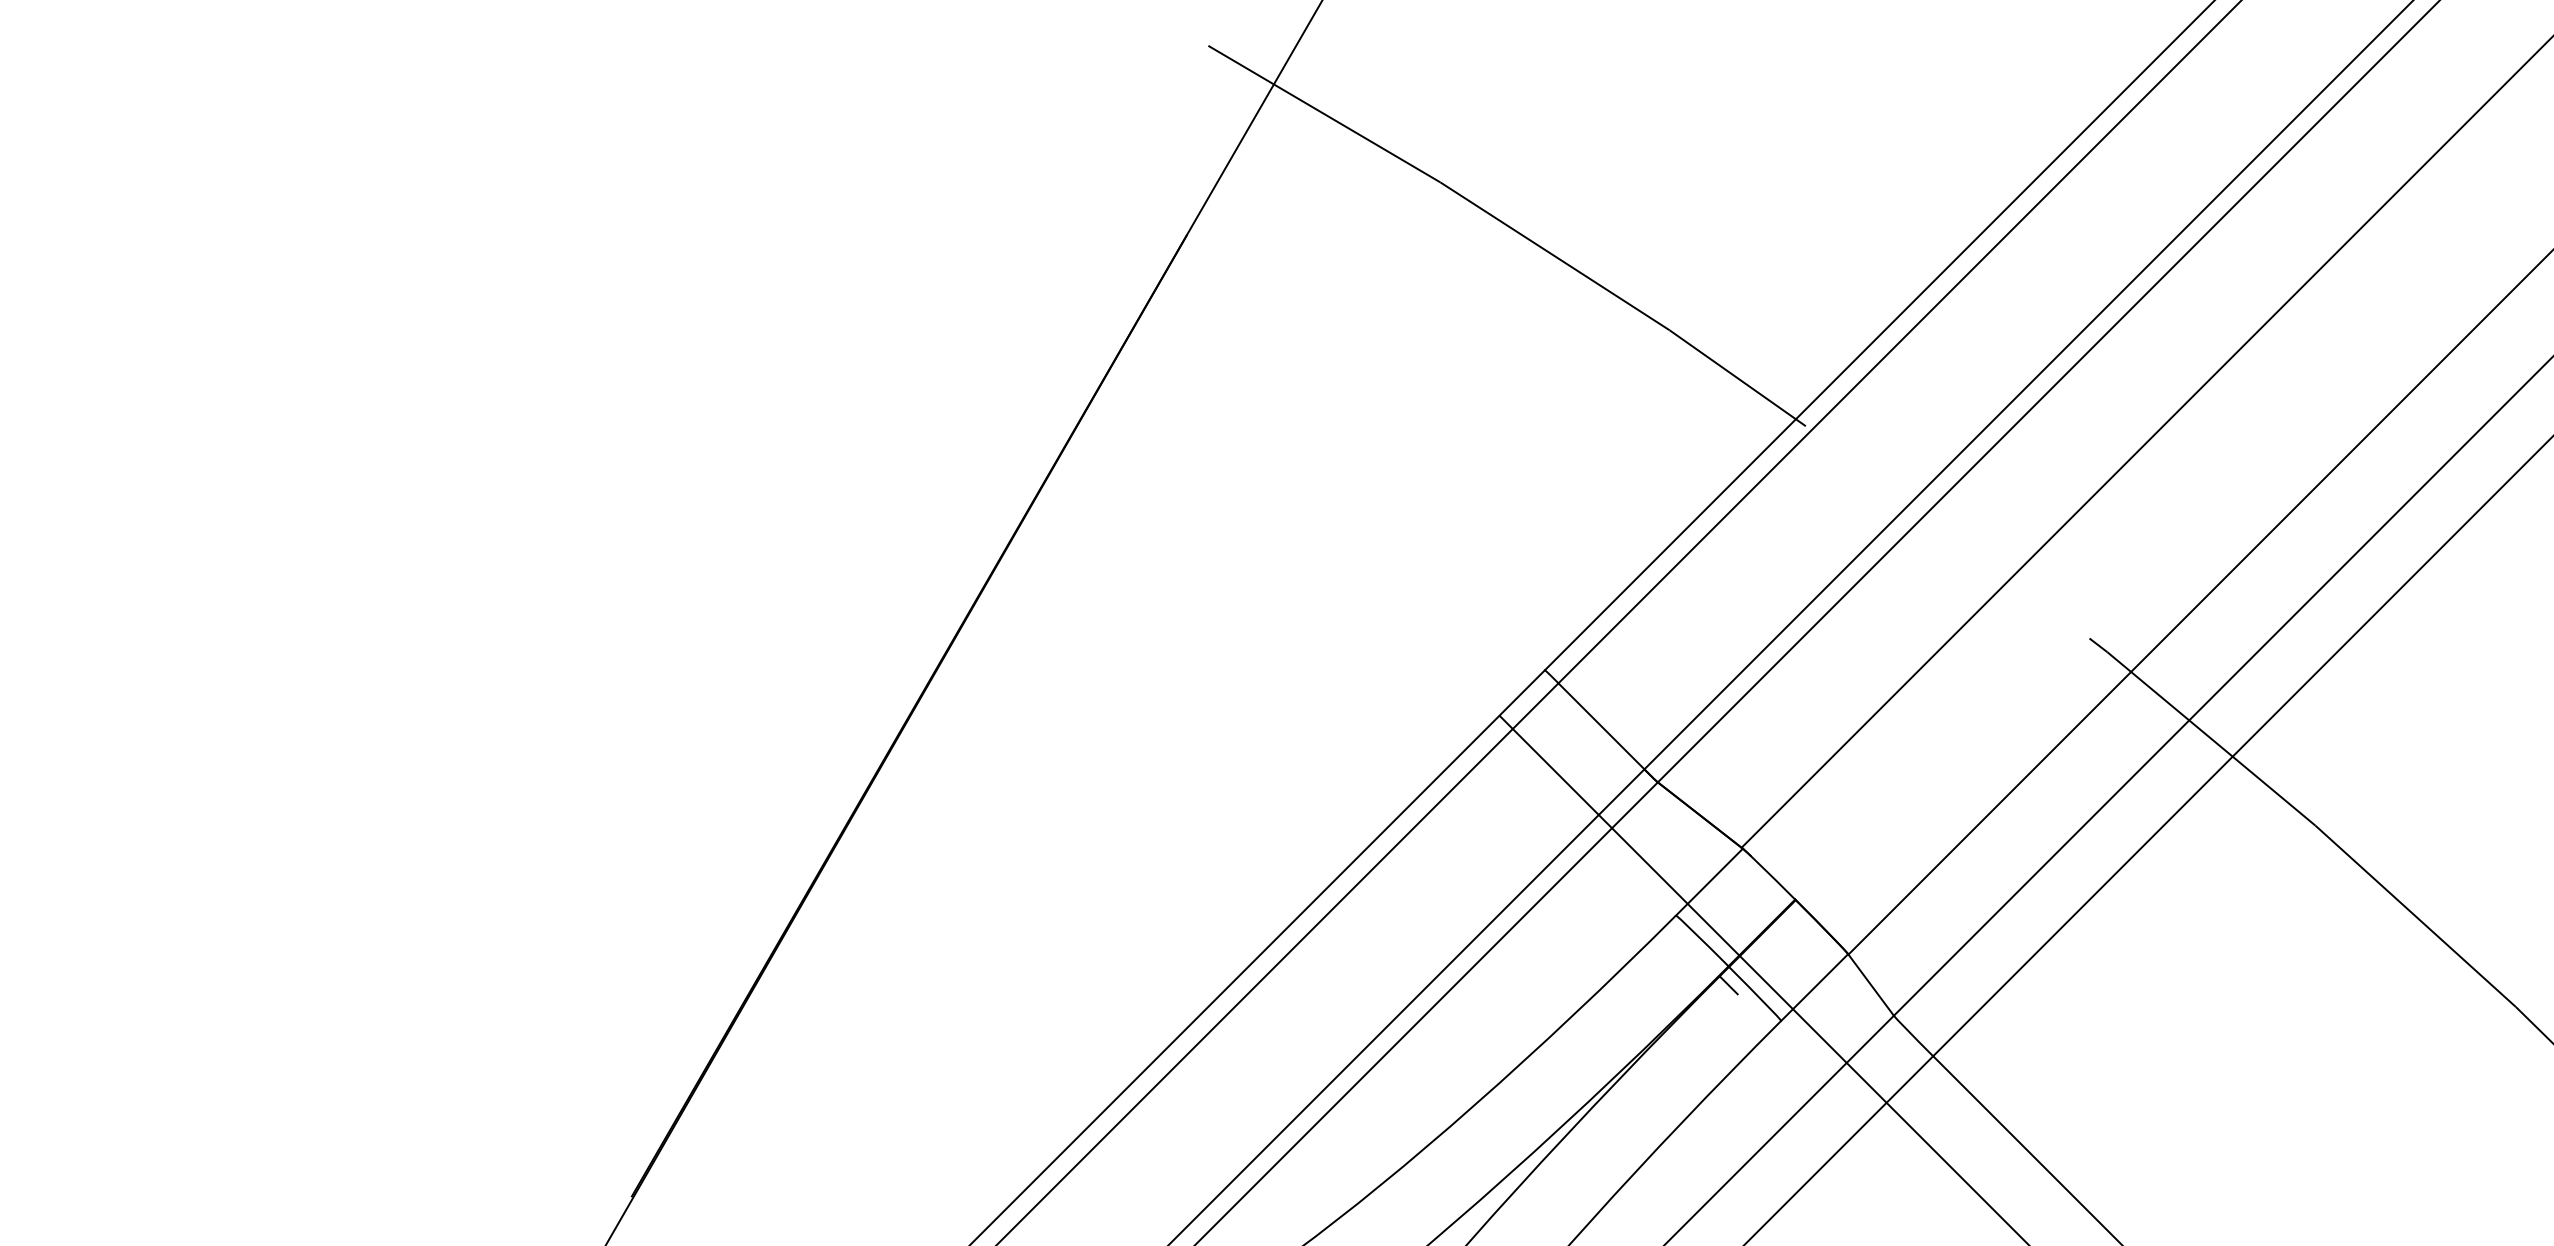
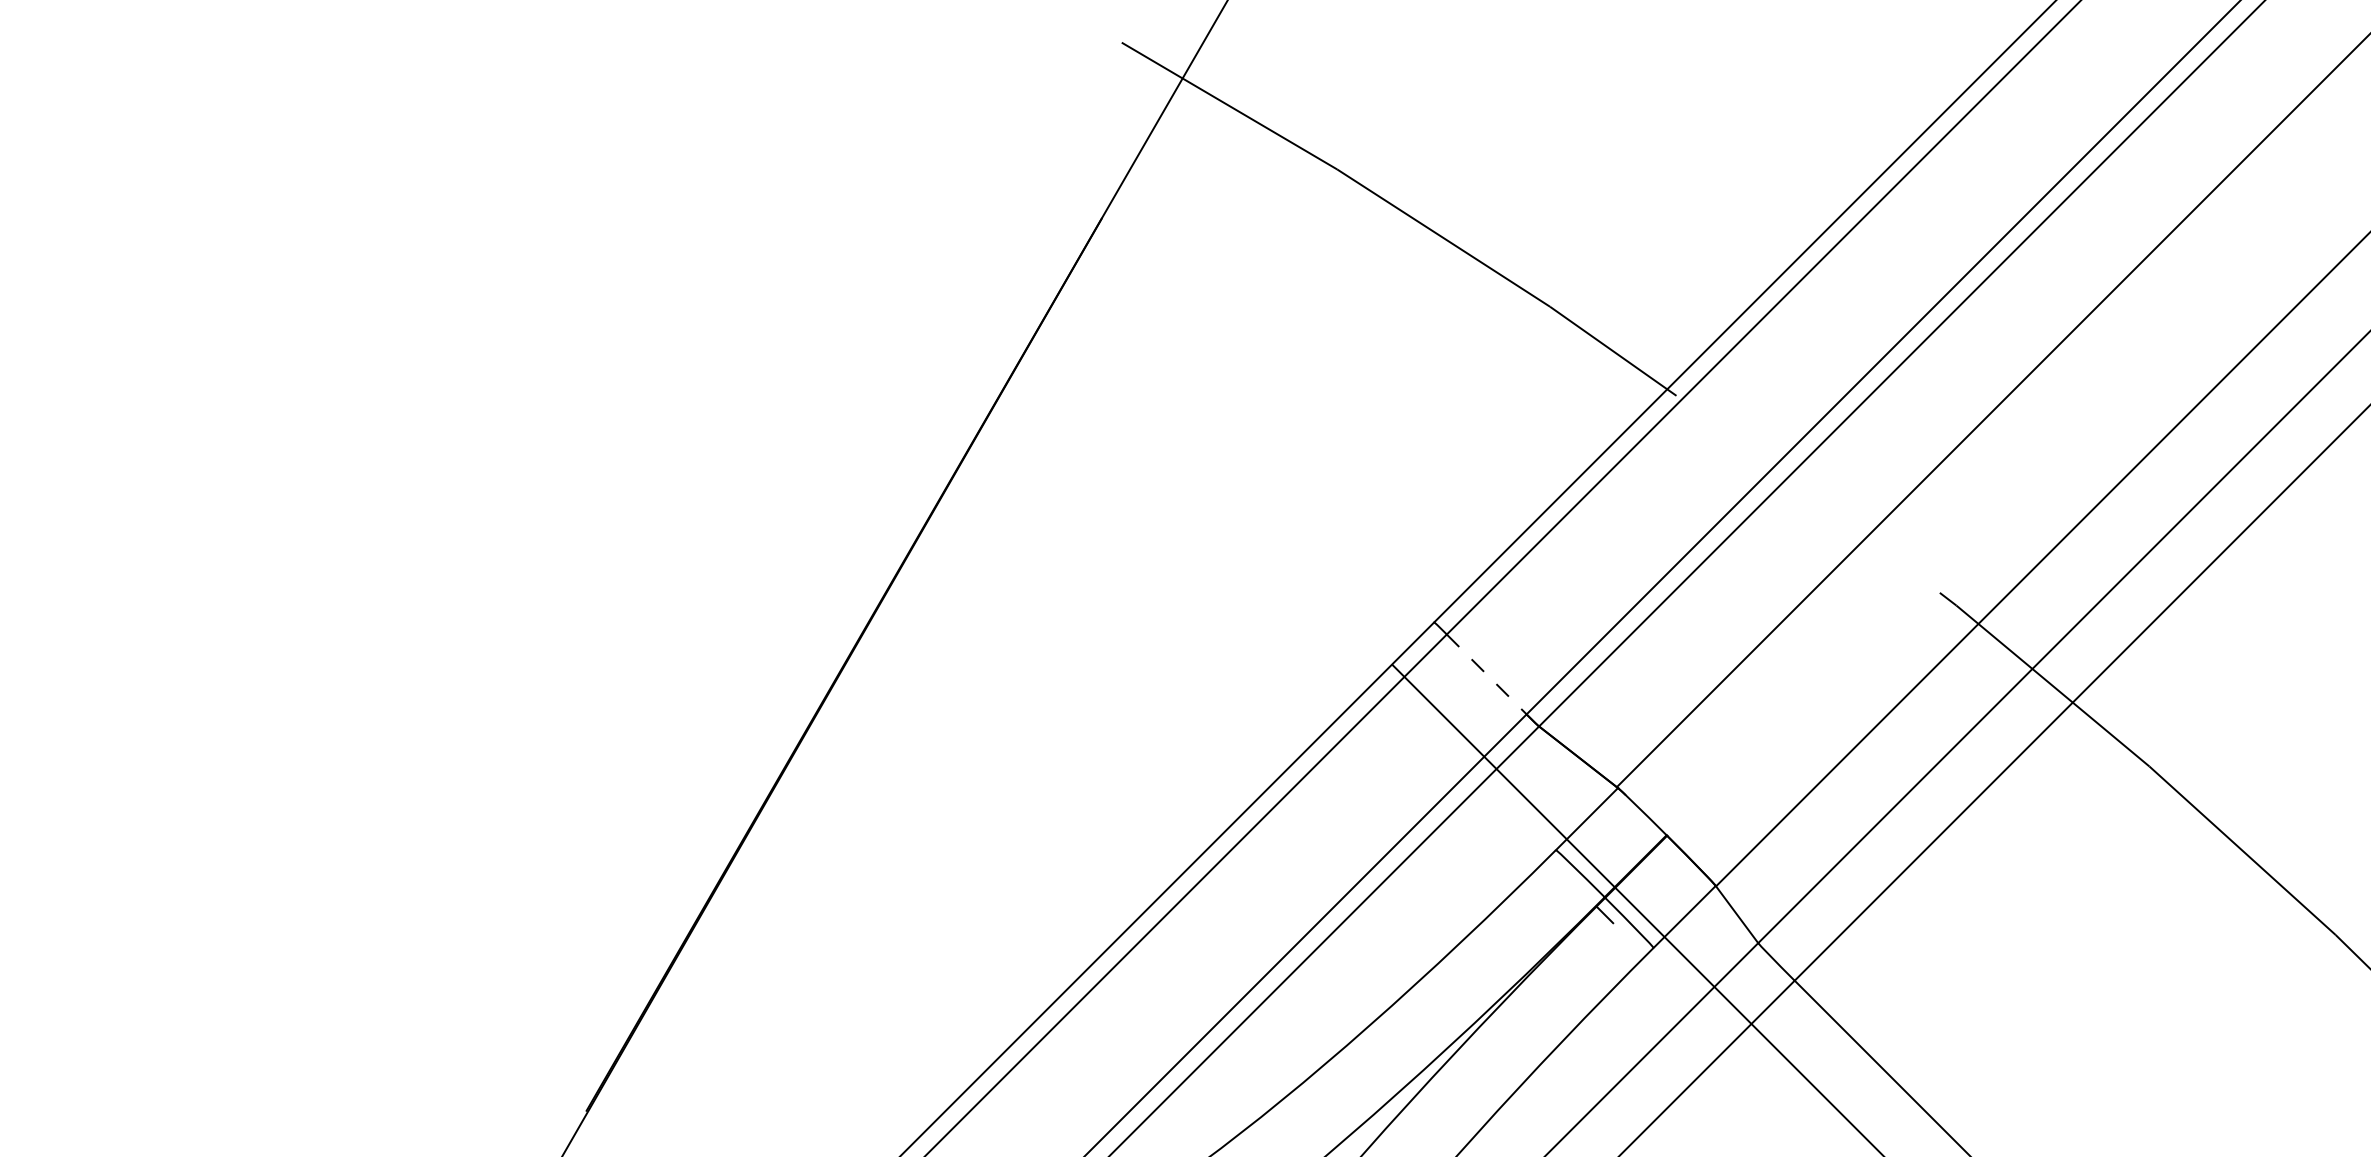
line: (1602, 726) -> (1487, 674), solid -> dashed

